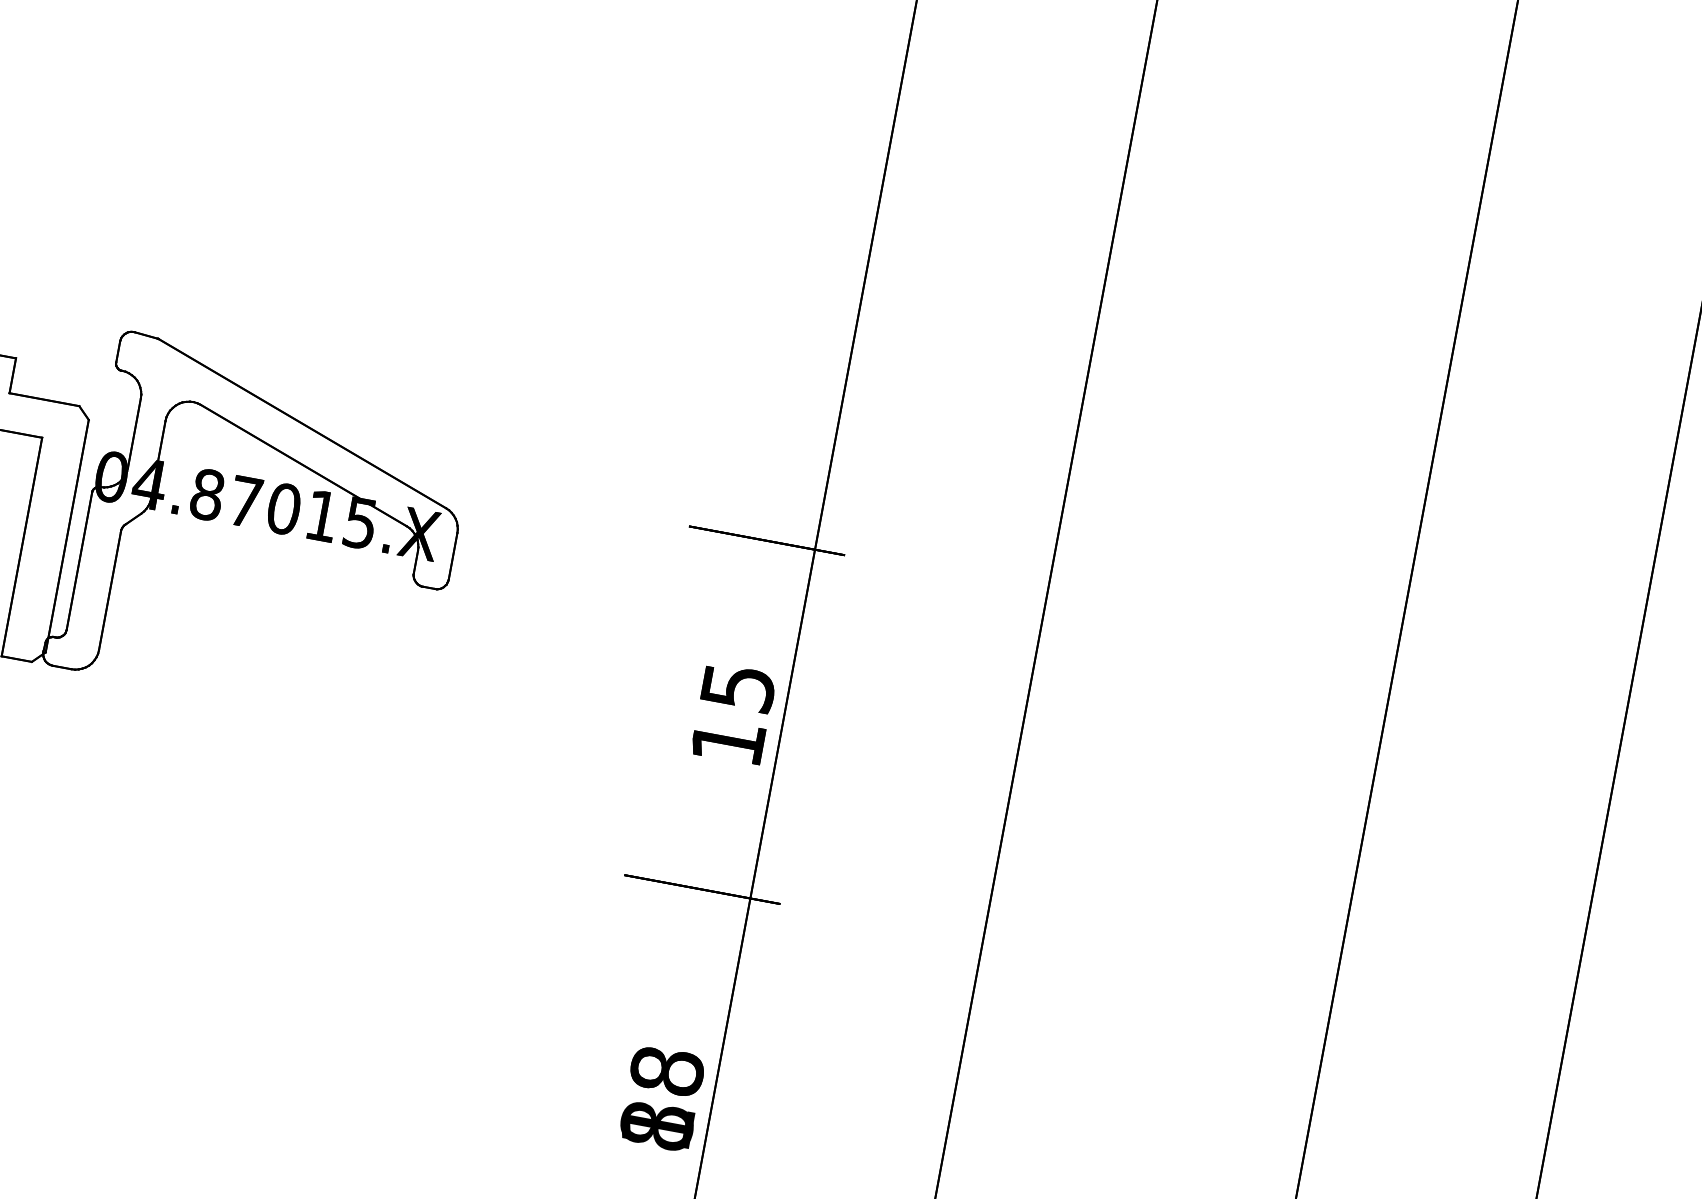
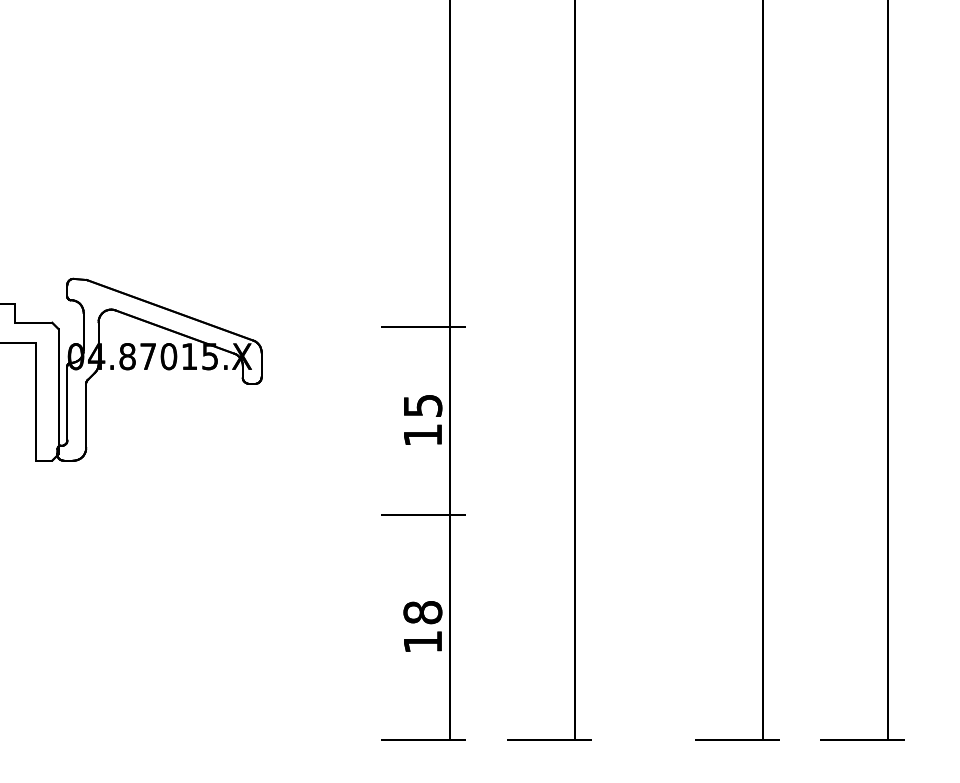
text: (656, 1124) -> (422, 641), 88 -> 18

